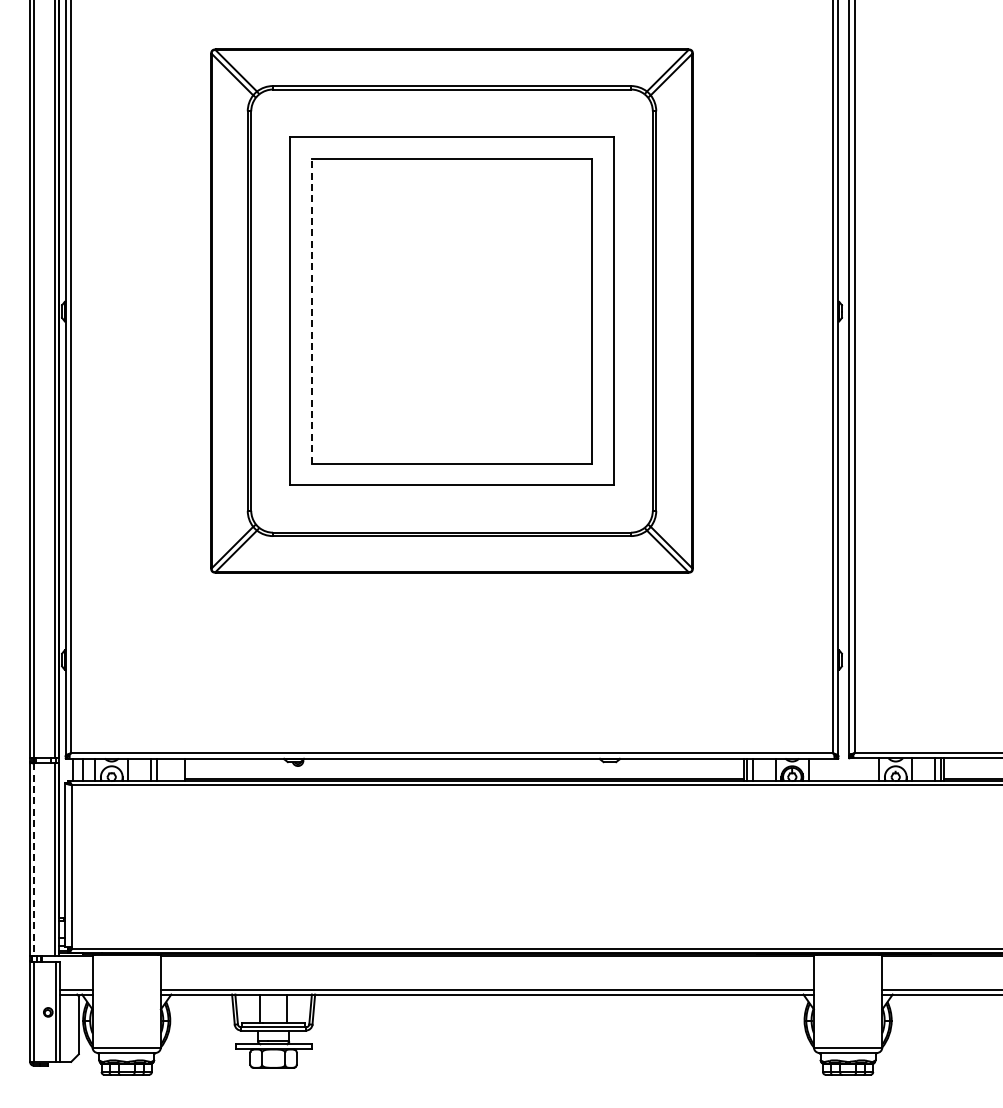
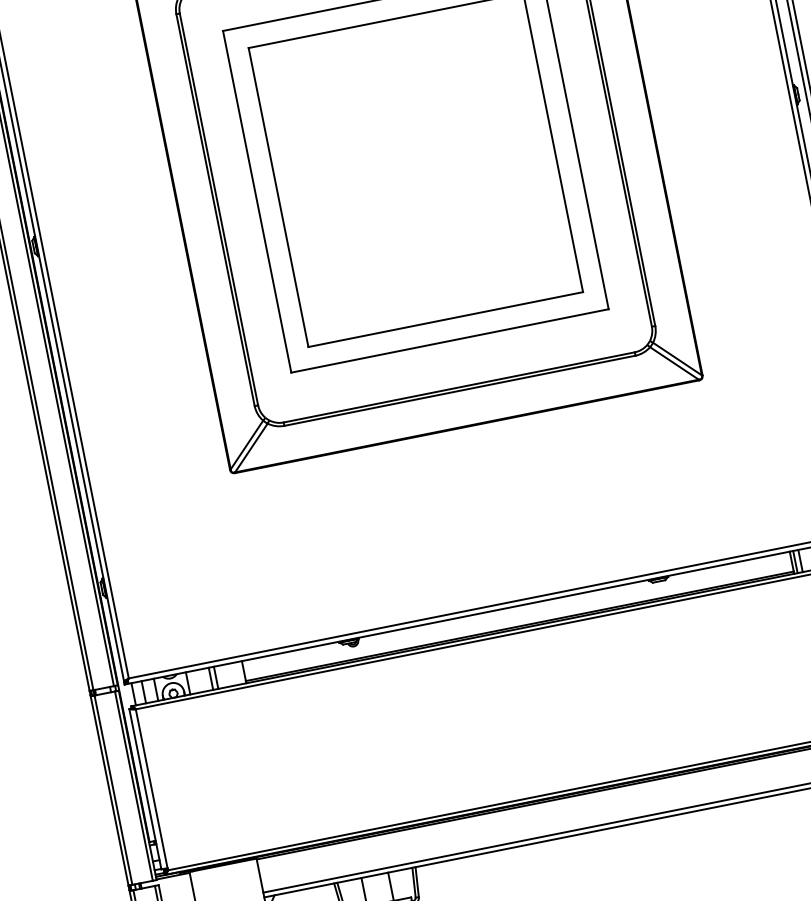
line: (312, 310) -> (278, 196), dashed -> solid
line: (34, 859) -> (113, 789), dashed -> solid

